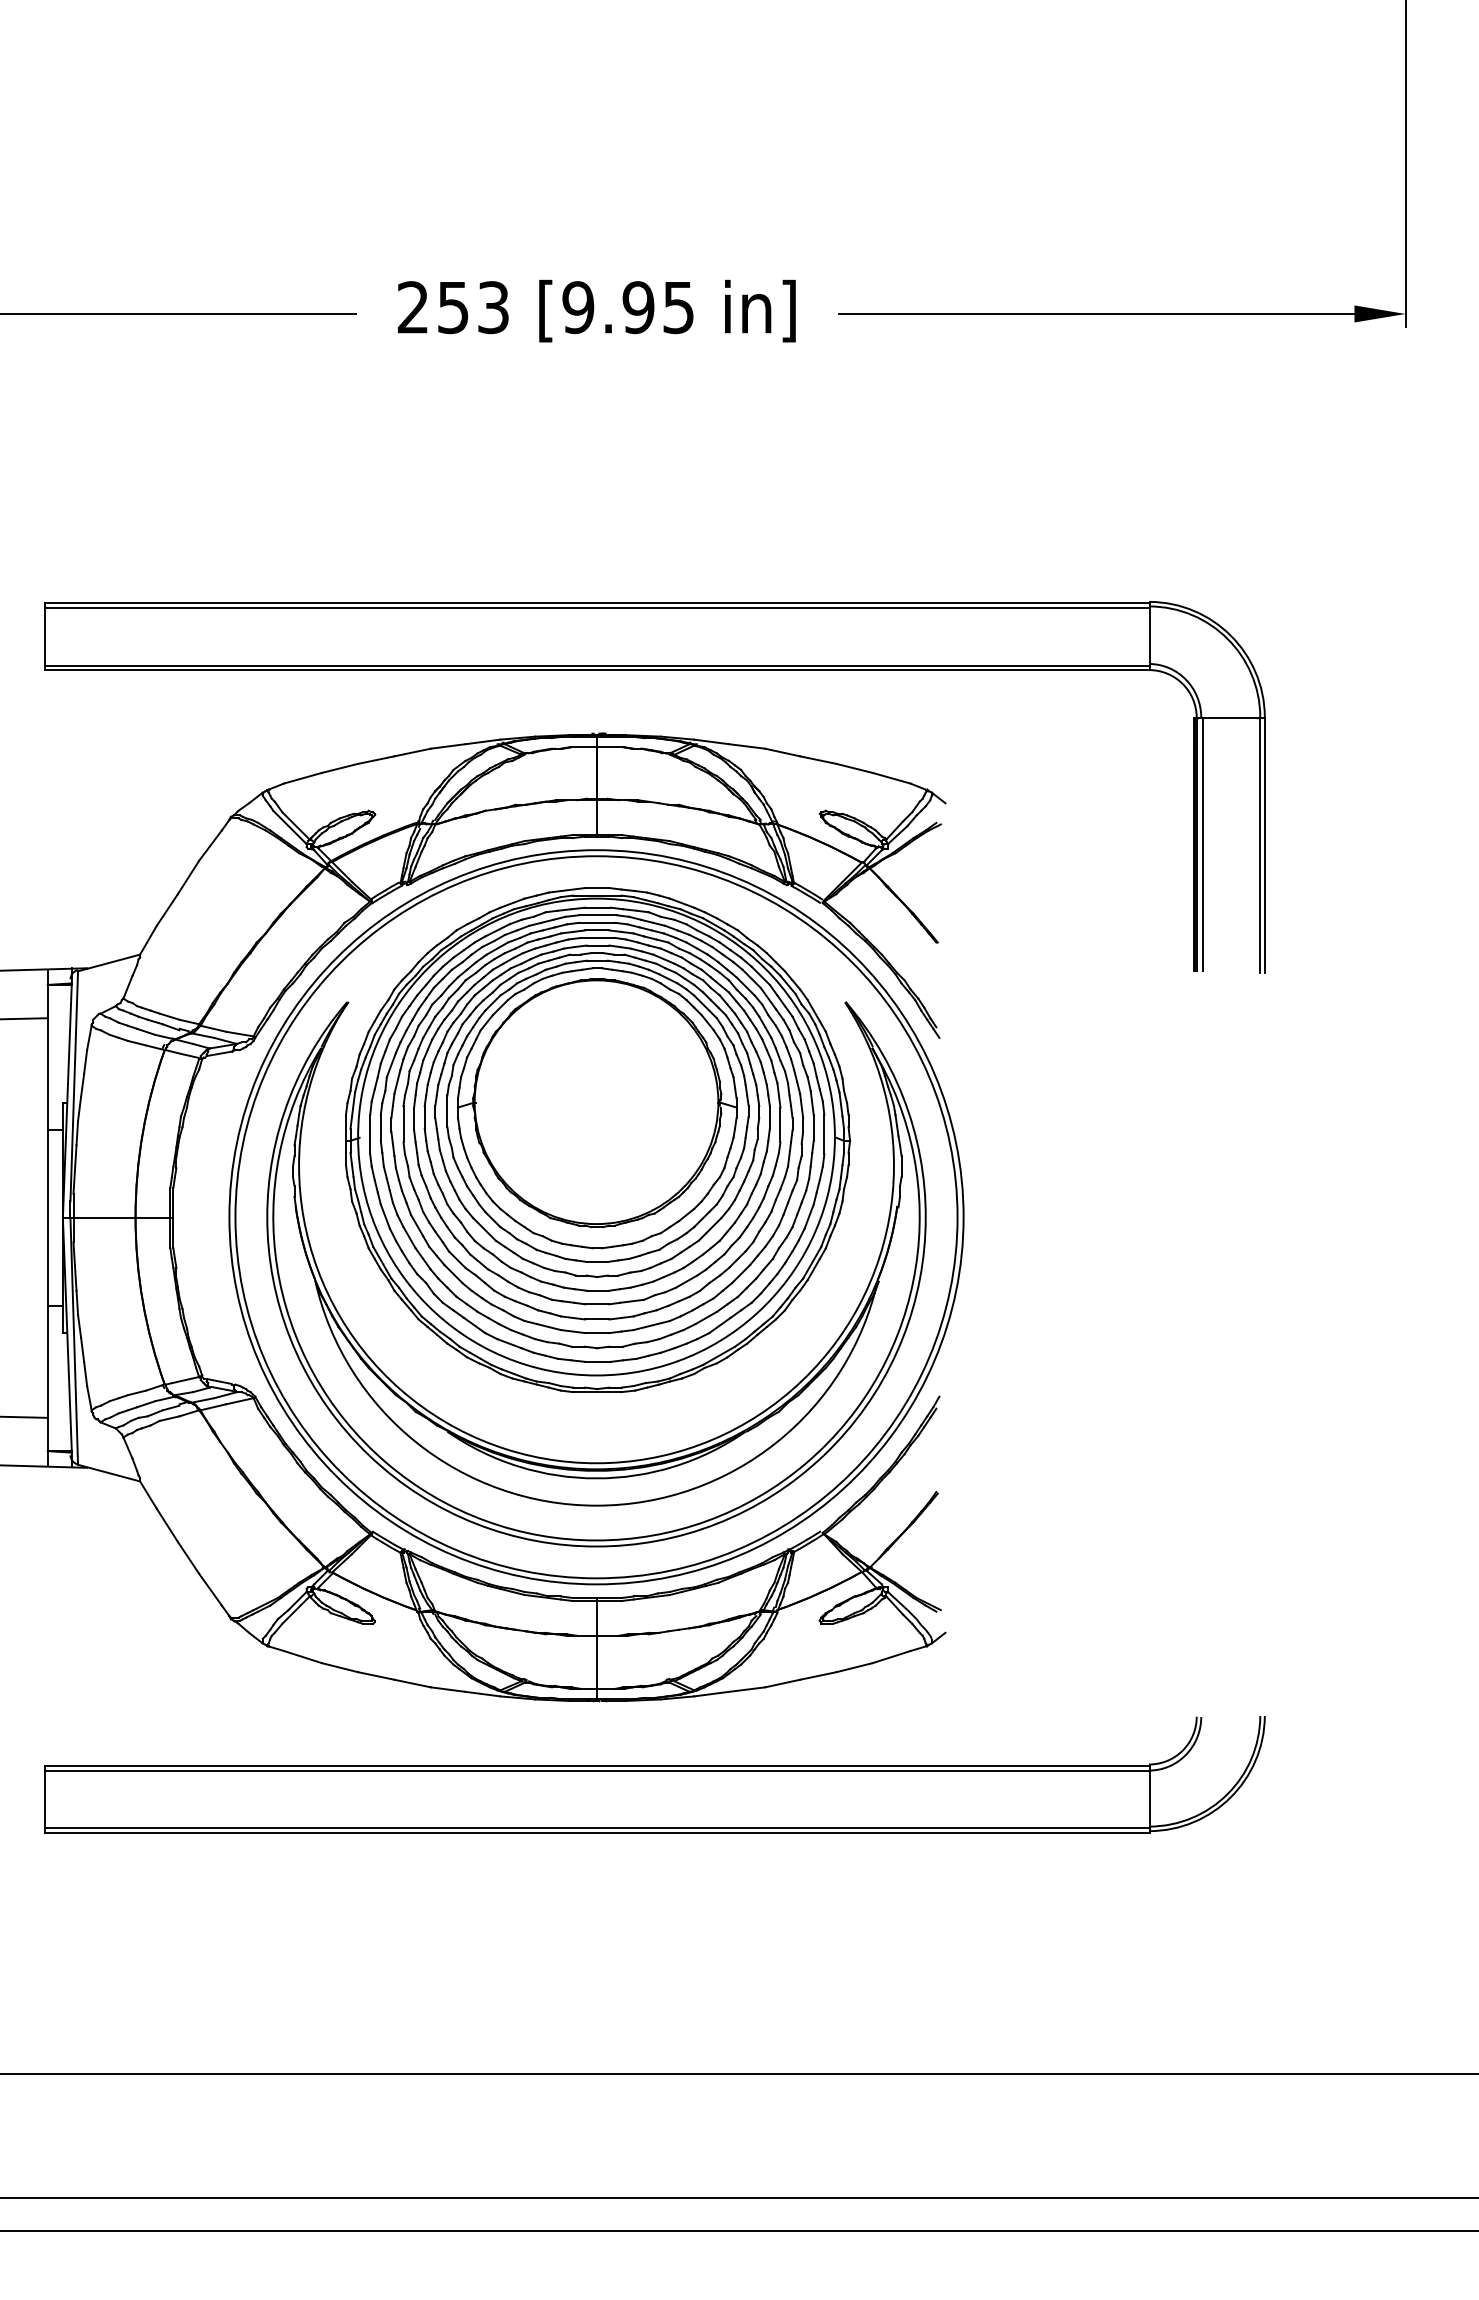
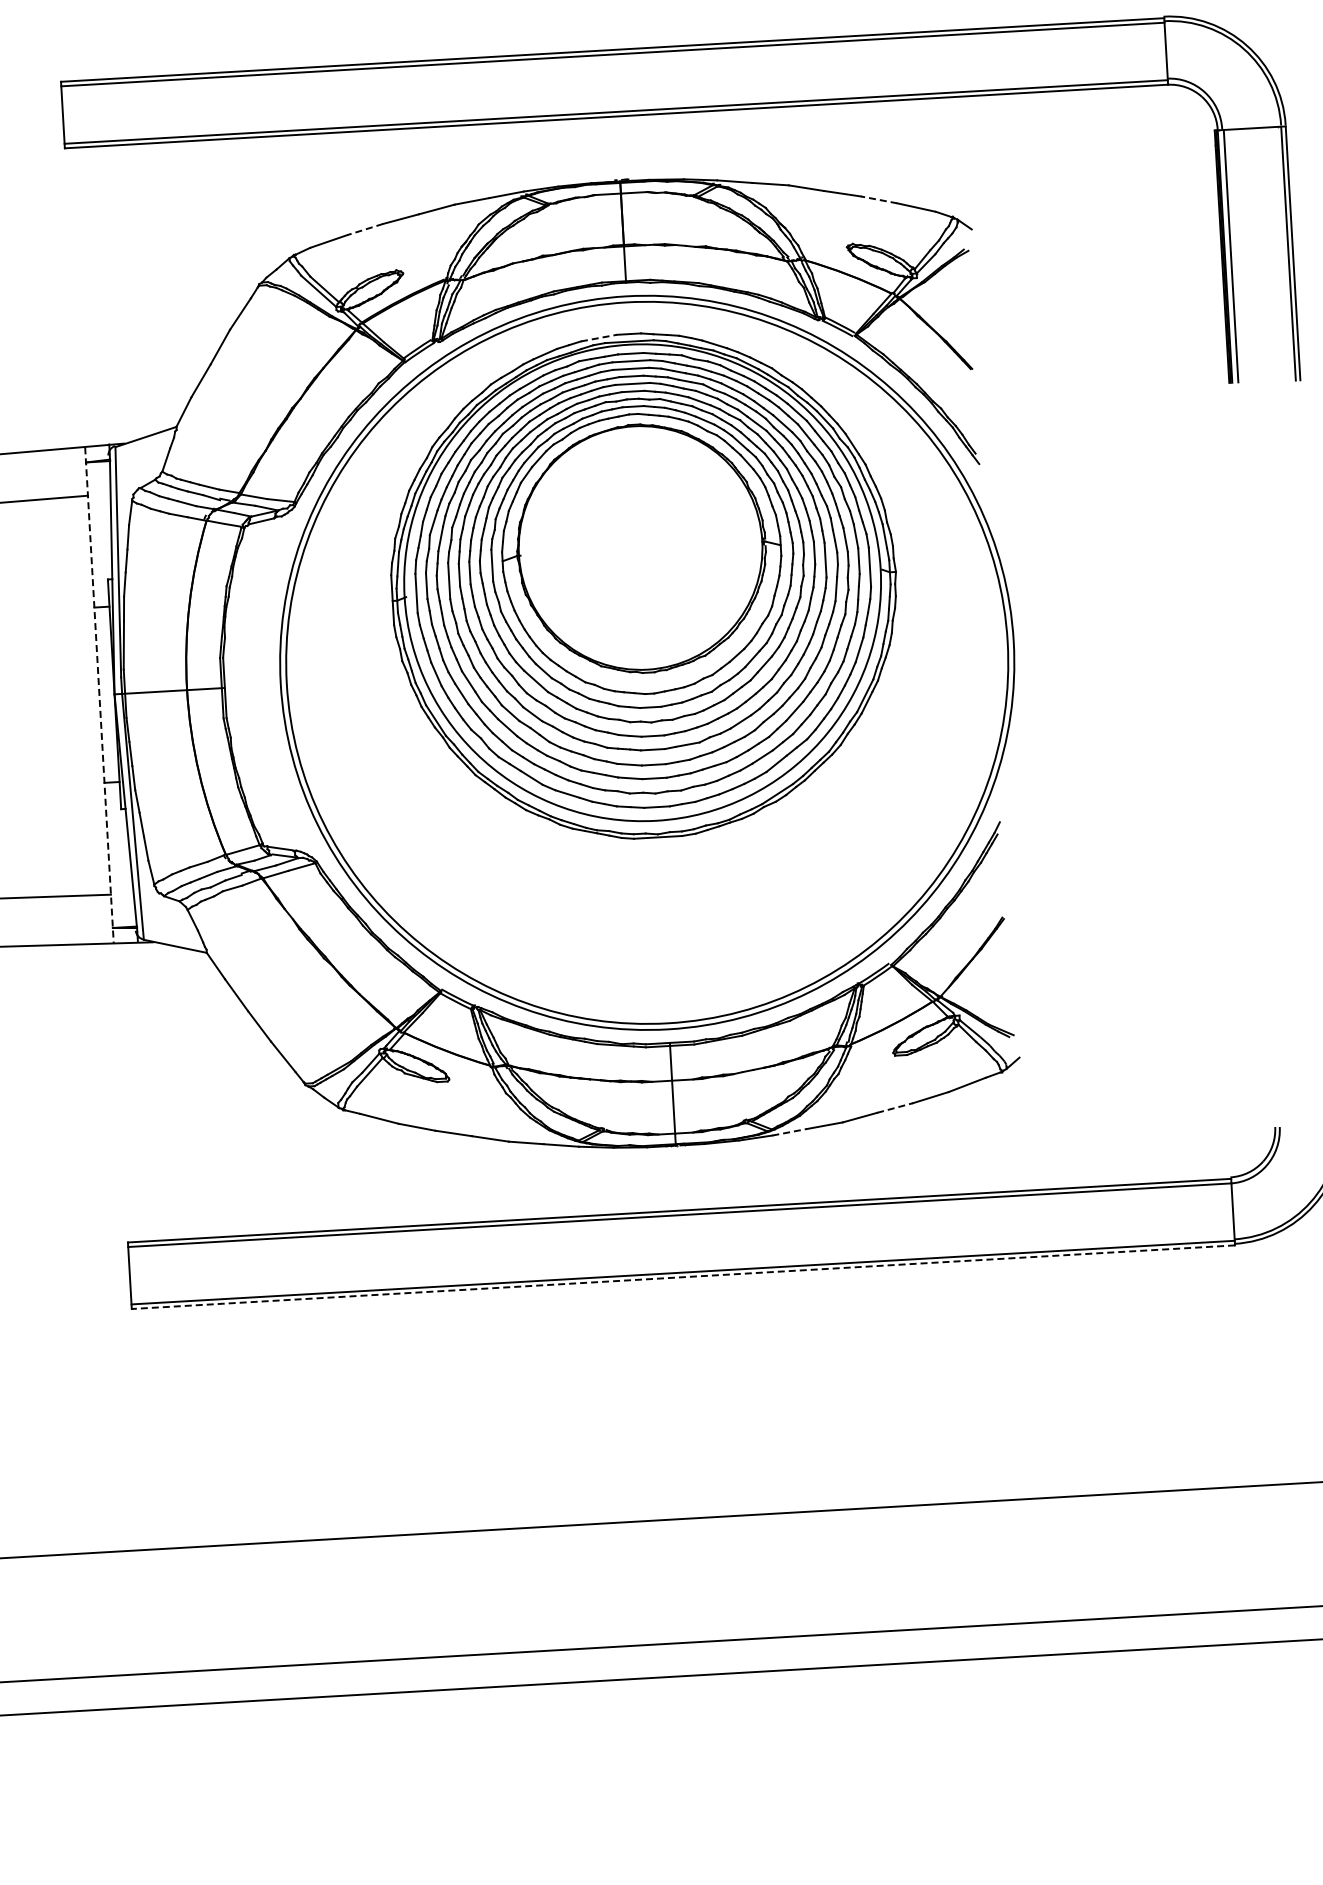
line: (339, 768) -> (364, 229), solid -> dashed
line: (854, 768) -> (878, 199), solid -> dashed
line: (567, 890) -> (599, 338), solid -> dashed
line: (47, 1218) -> (99, 695), solid -> dashed
part: (580, 1461) -> (645, 907), removed
line: (818, 1675) -> (895, 1107), solid -> dashed
line: (711, 1694) -> (789, 1132), solid -> dashed
line: (597, 1832) -> (683, 1277), solid -> dashed

